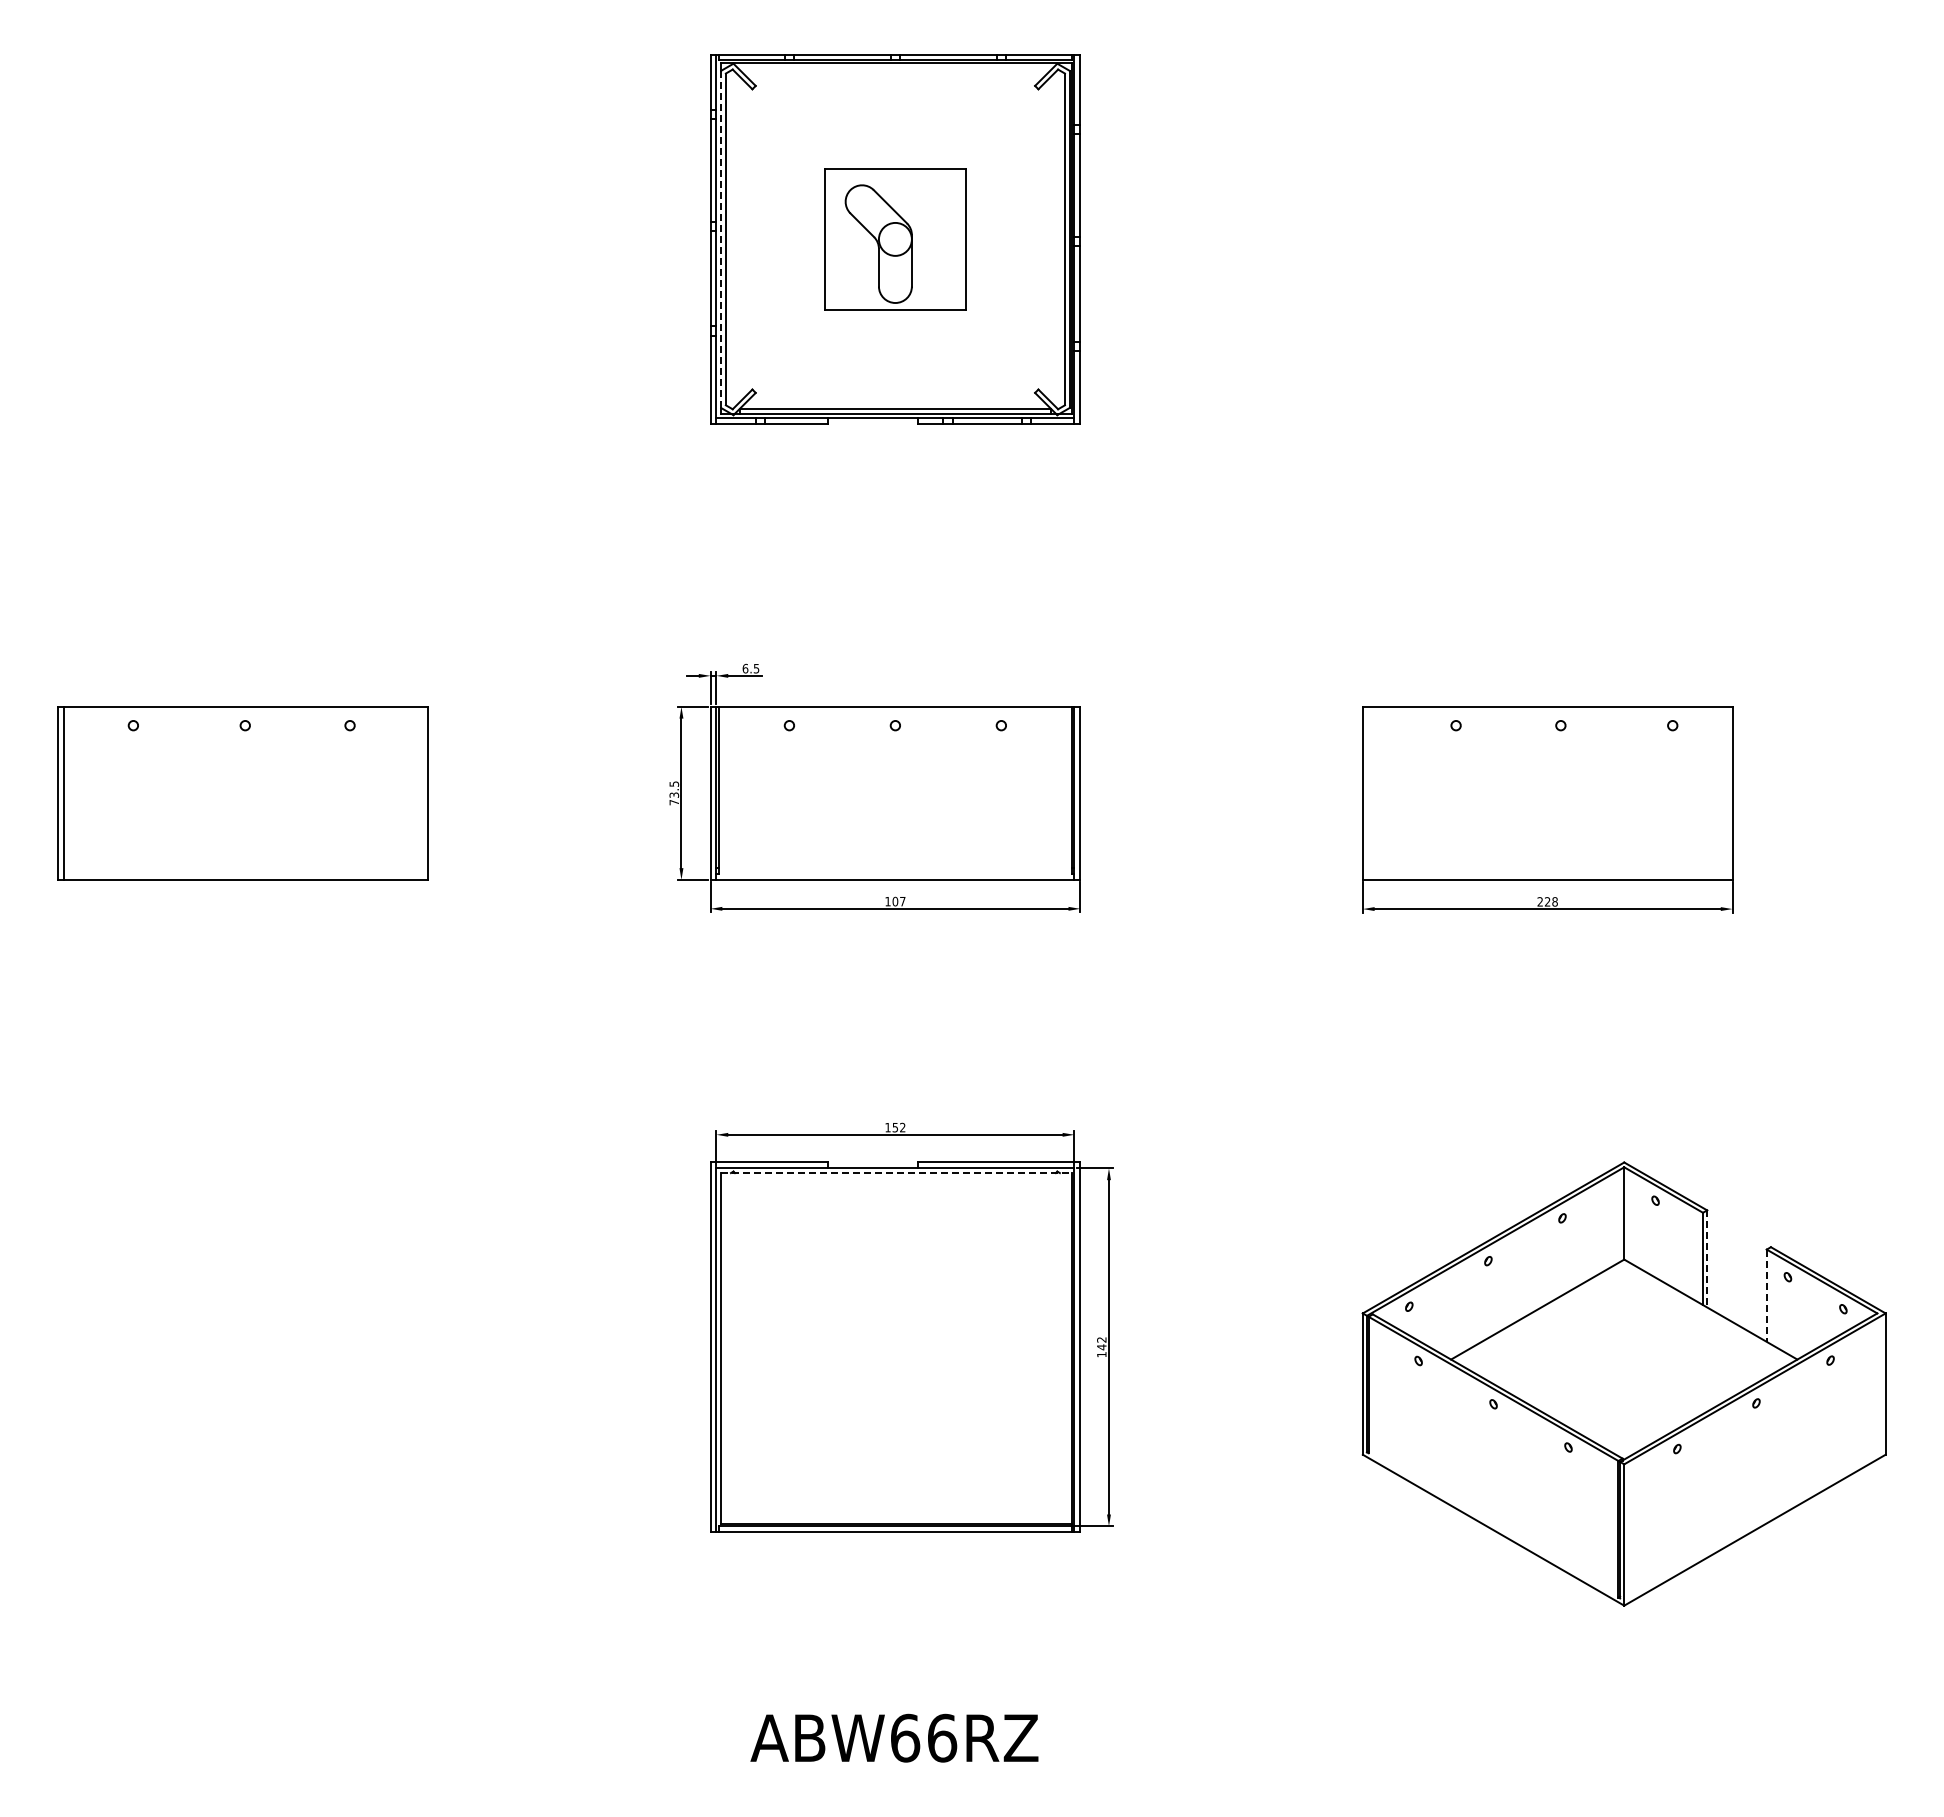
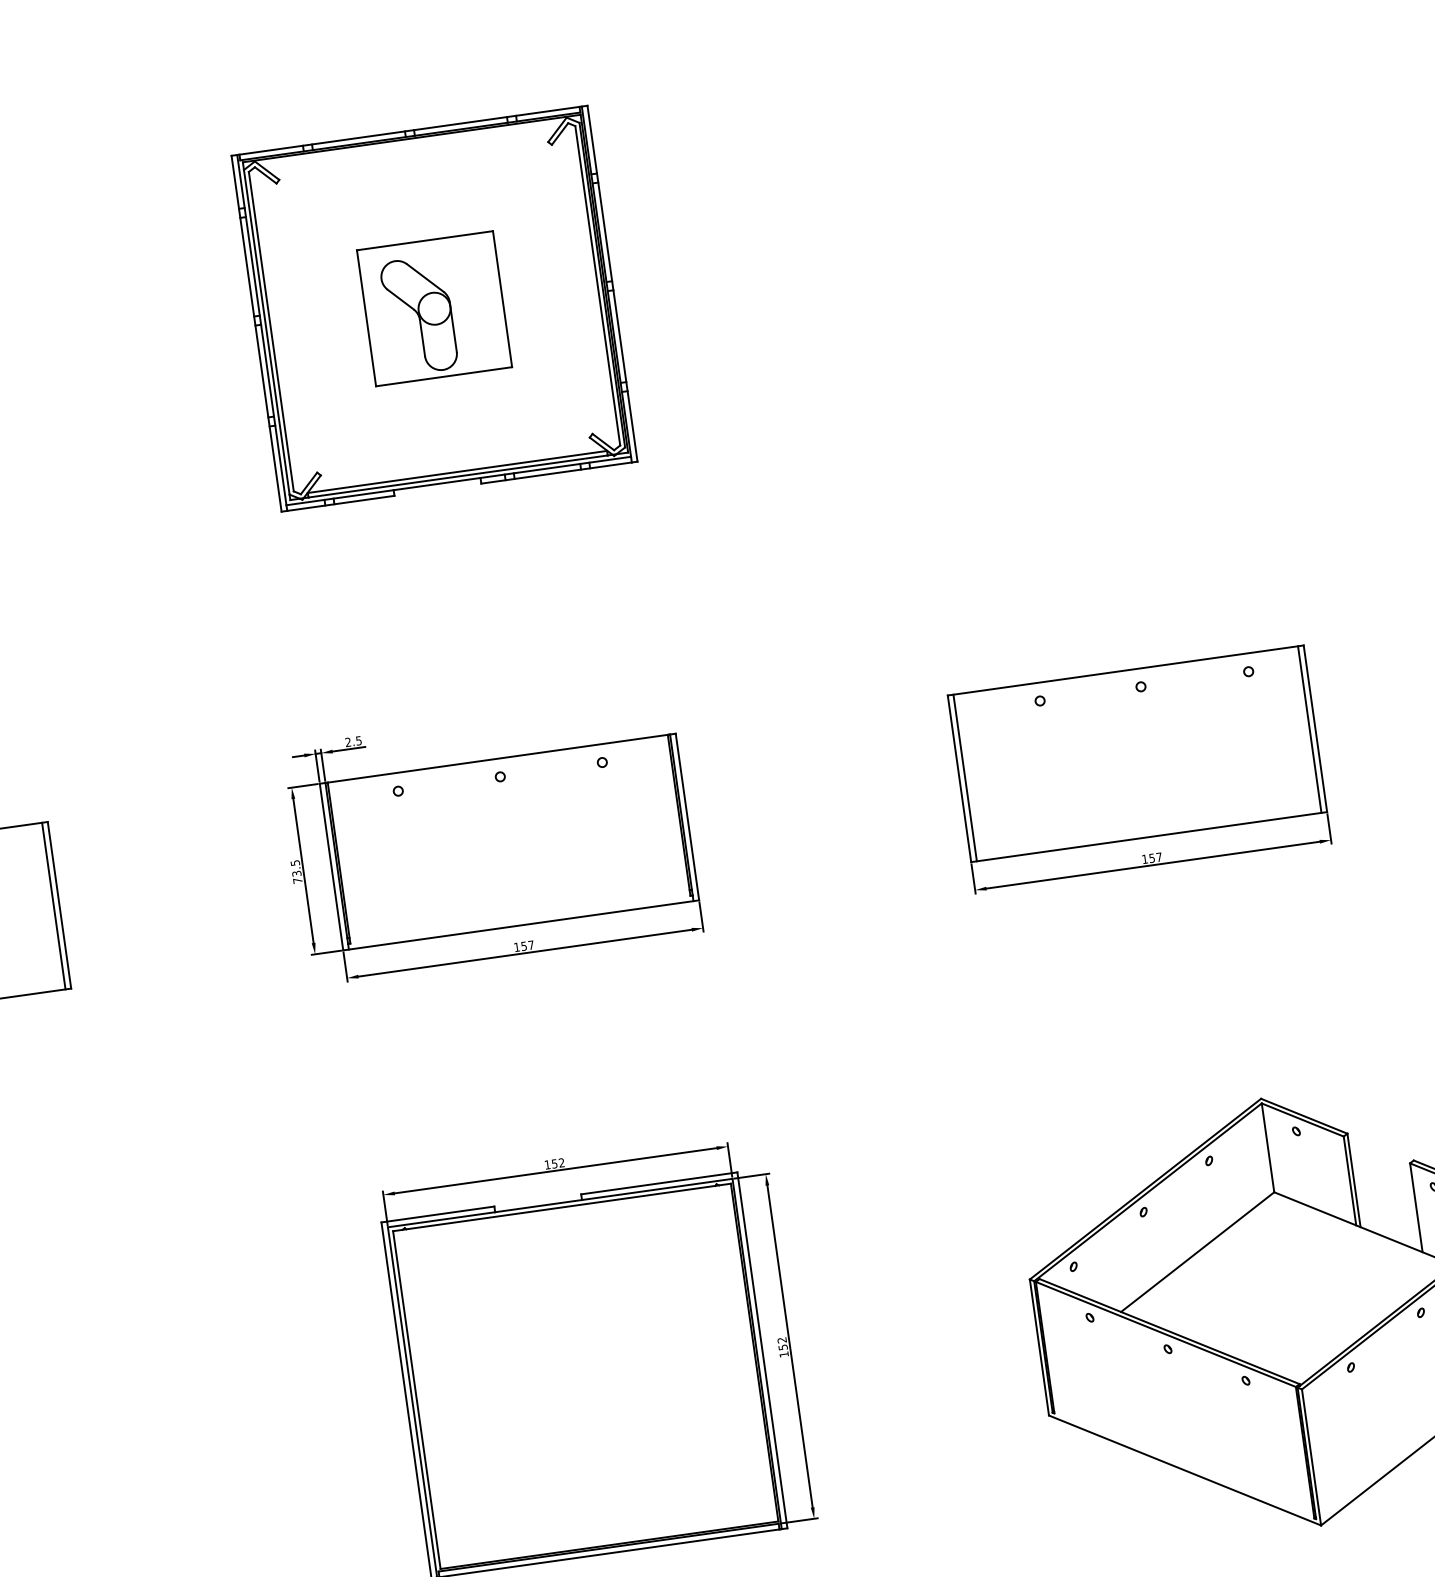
line: (721, 239) -> (267, 332), dashed -> solid
text: (745, 668) -> (348, 742), 6.5 -> 2.5
line: (422, 792) -> (54, 905), added
line: (1368, 792) -> (964, 777), added
line: (1726, 792) -> (1309, 728), added
text: (895, 901) -> (524, 946), 107 -> 157
text: (1547, 901) -> (1151, 857), 228 -> 157
line: (897, 1173) -> (562, 1207), dashed -> solid
line: (1707, 1258) -> (1354, 1179), dashed -> solid
line: (1766, 1296) -> (1416, 1208), dashed -> solid
text: (1101, 1347) -> (782, 1347), 142 -> 152

